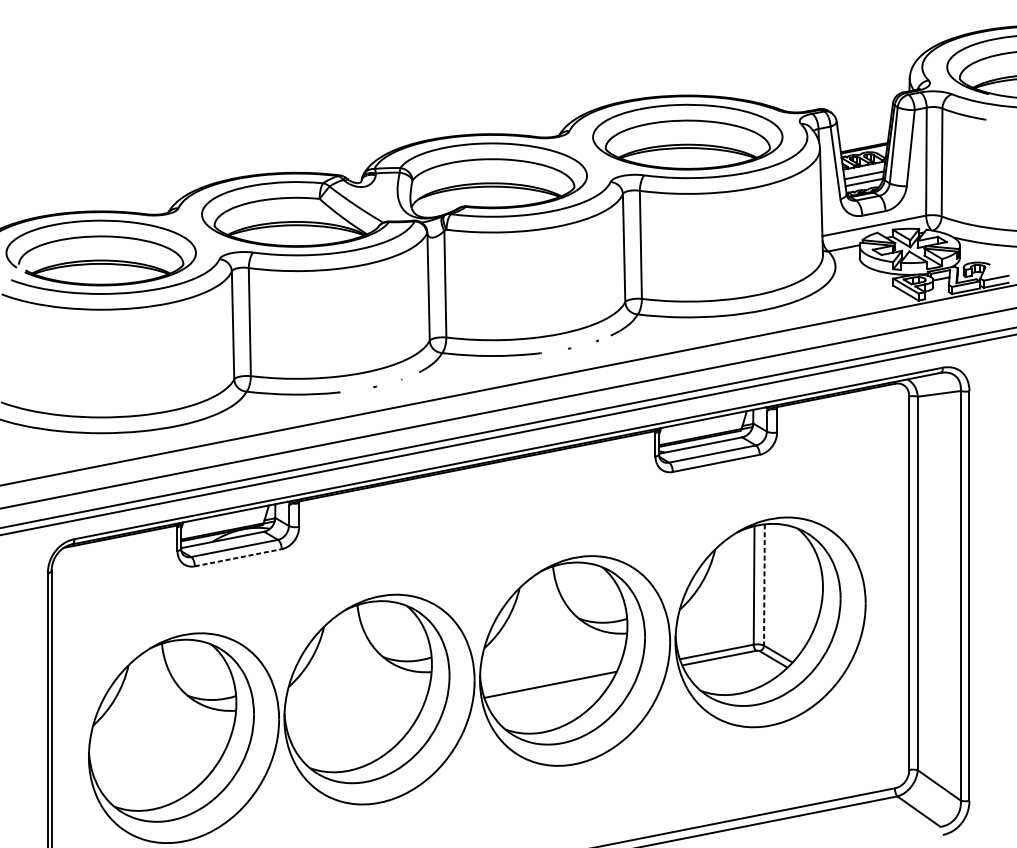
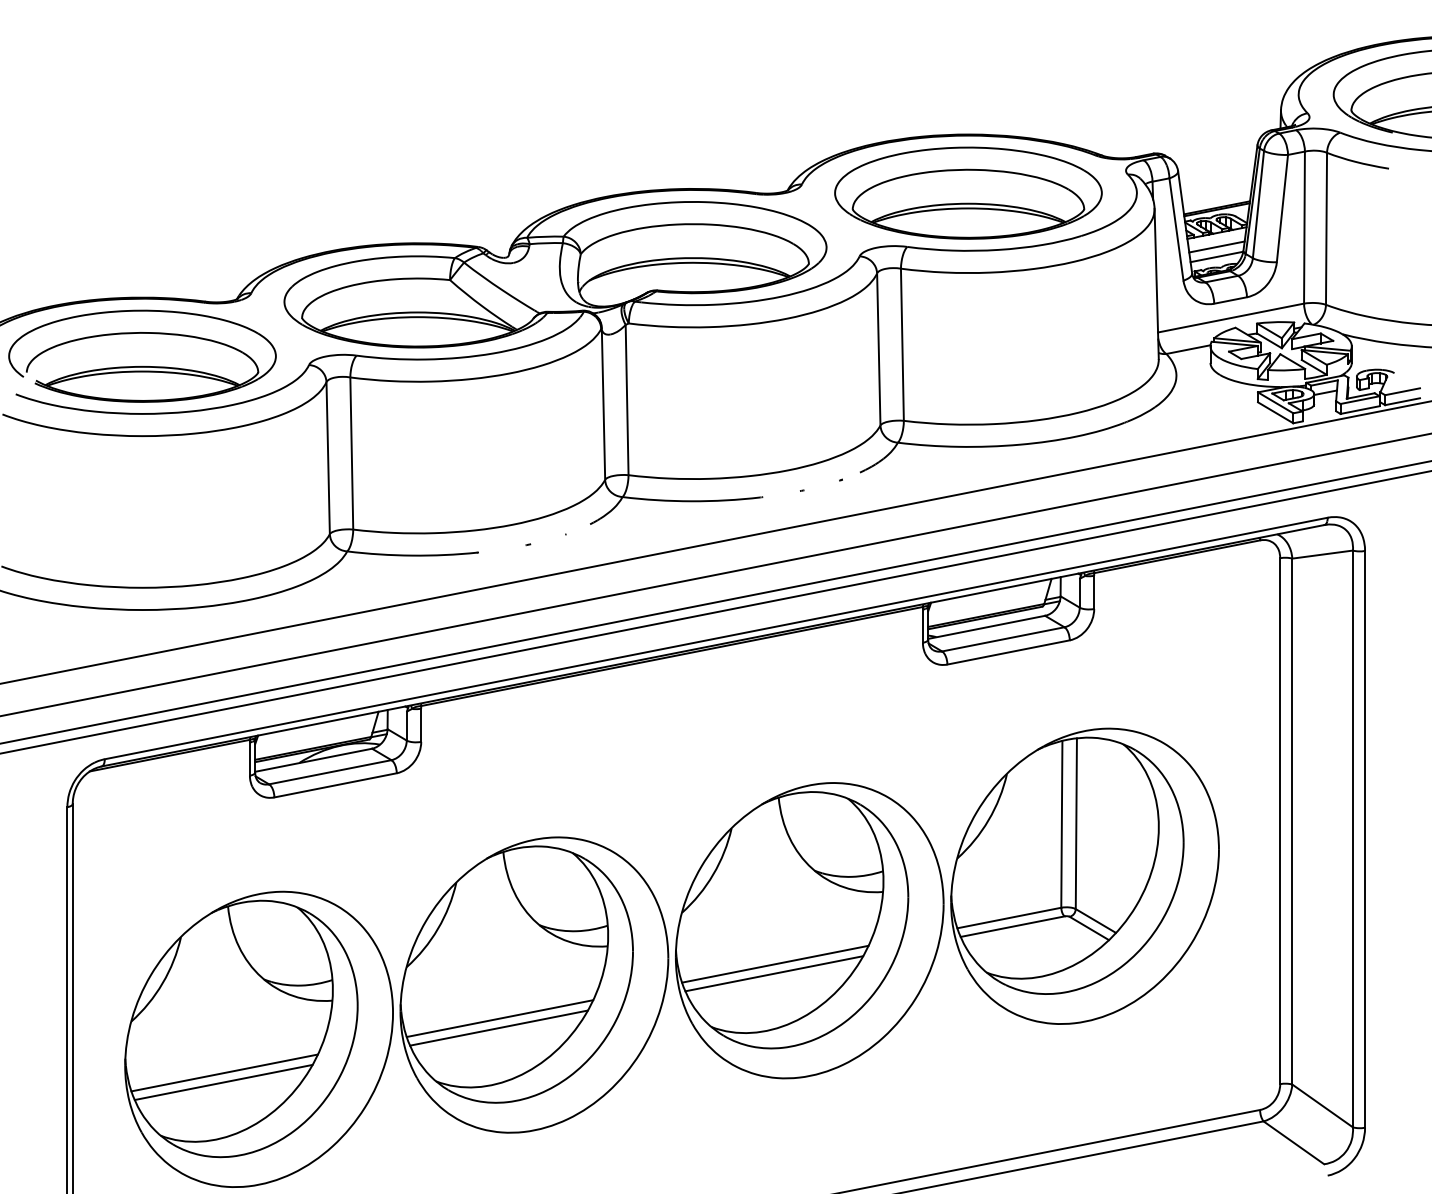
line: (238, 557) -> (336, 785), dashed -> solid
line: (764, 585) -> (1076, 824), dashed -> solid
line: (550, 691) -> (774, 973), added
line: (354, 723) -> (499, 1018), added
line: (354, 729) -> (498, 1027), added
line: (159, 761) -> (224, 1072), added
line: (158, 768) -> (223, 1082), added

